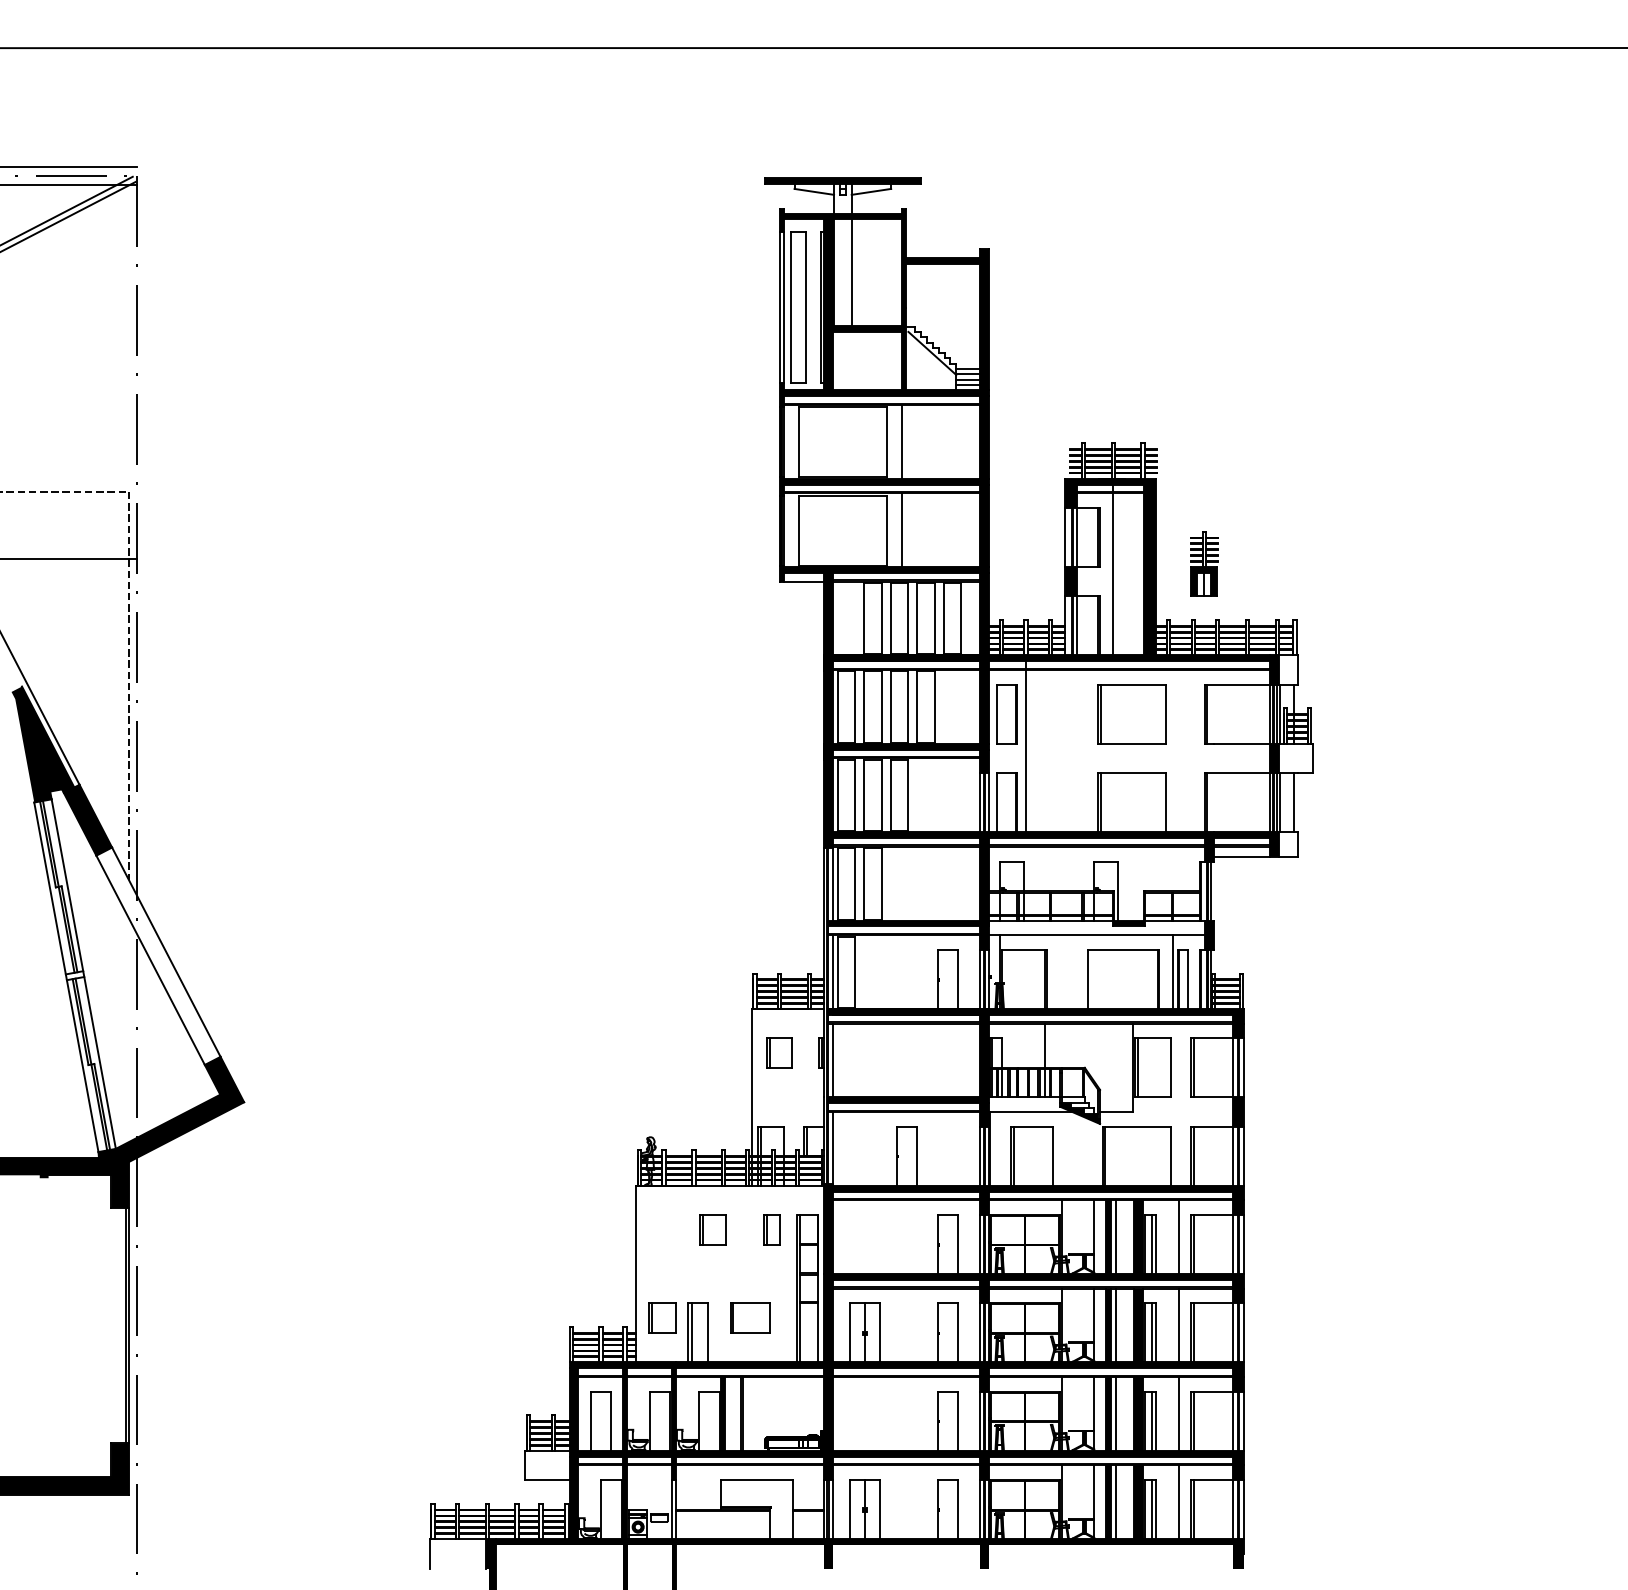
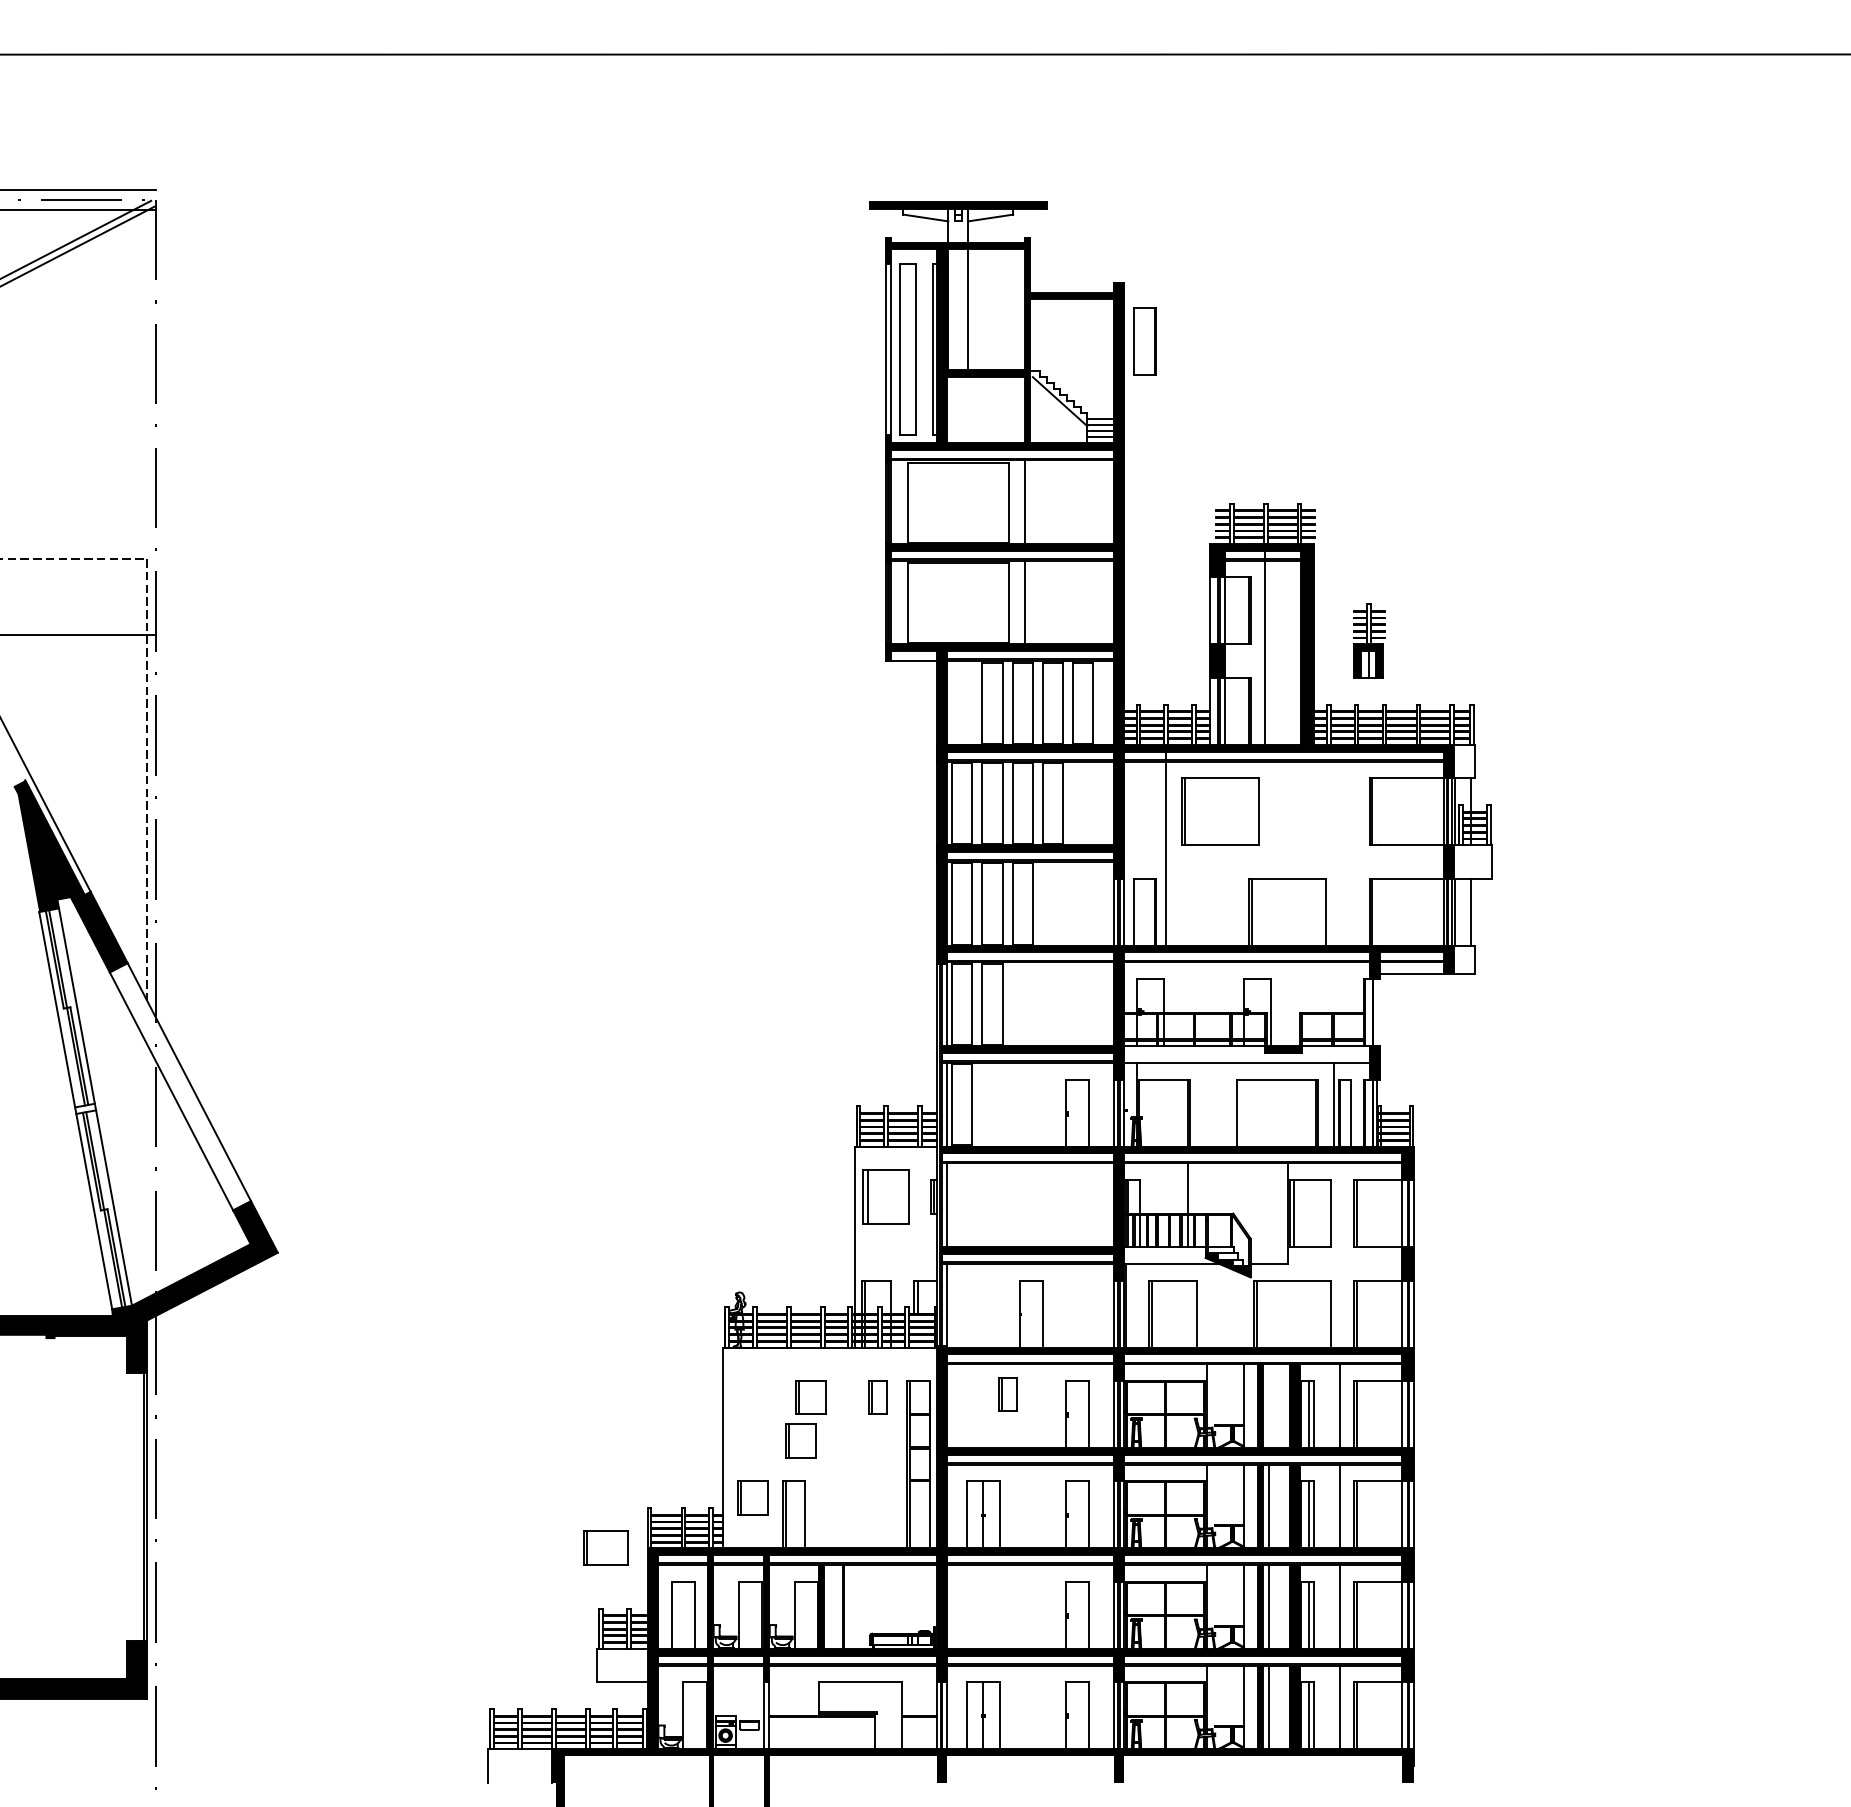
part: (1006, 714) -> (1144, 341), moved
part: (1132, 714) -> (1220, 811), moved
line: (1210, 890) -> (1376, 1012), removed
part: (779, 1052) -> (886, 1196), size x1.6
part: (886, 1226) -> (1007, 1394), added
line: (1115, 1236) -> (1268, 1405), removed
part: (704, 1267) -> (800, 1440), added
part: (749, 1317) -> (605, 1547), moved

